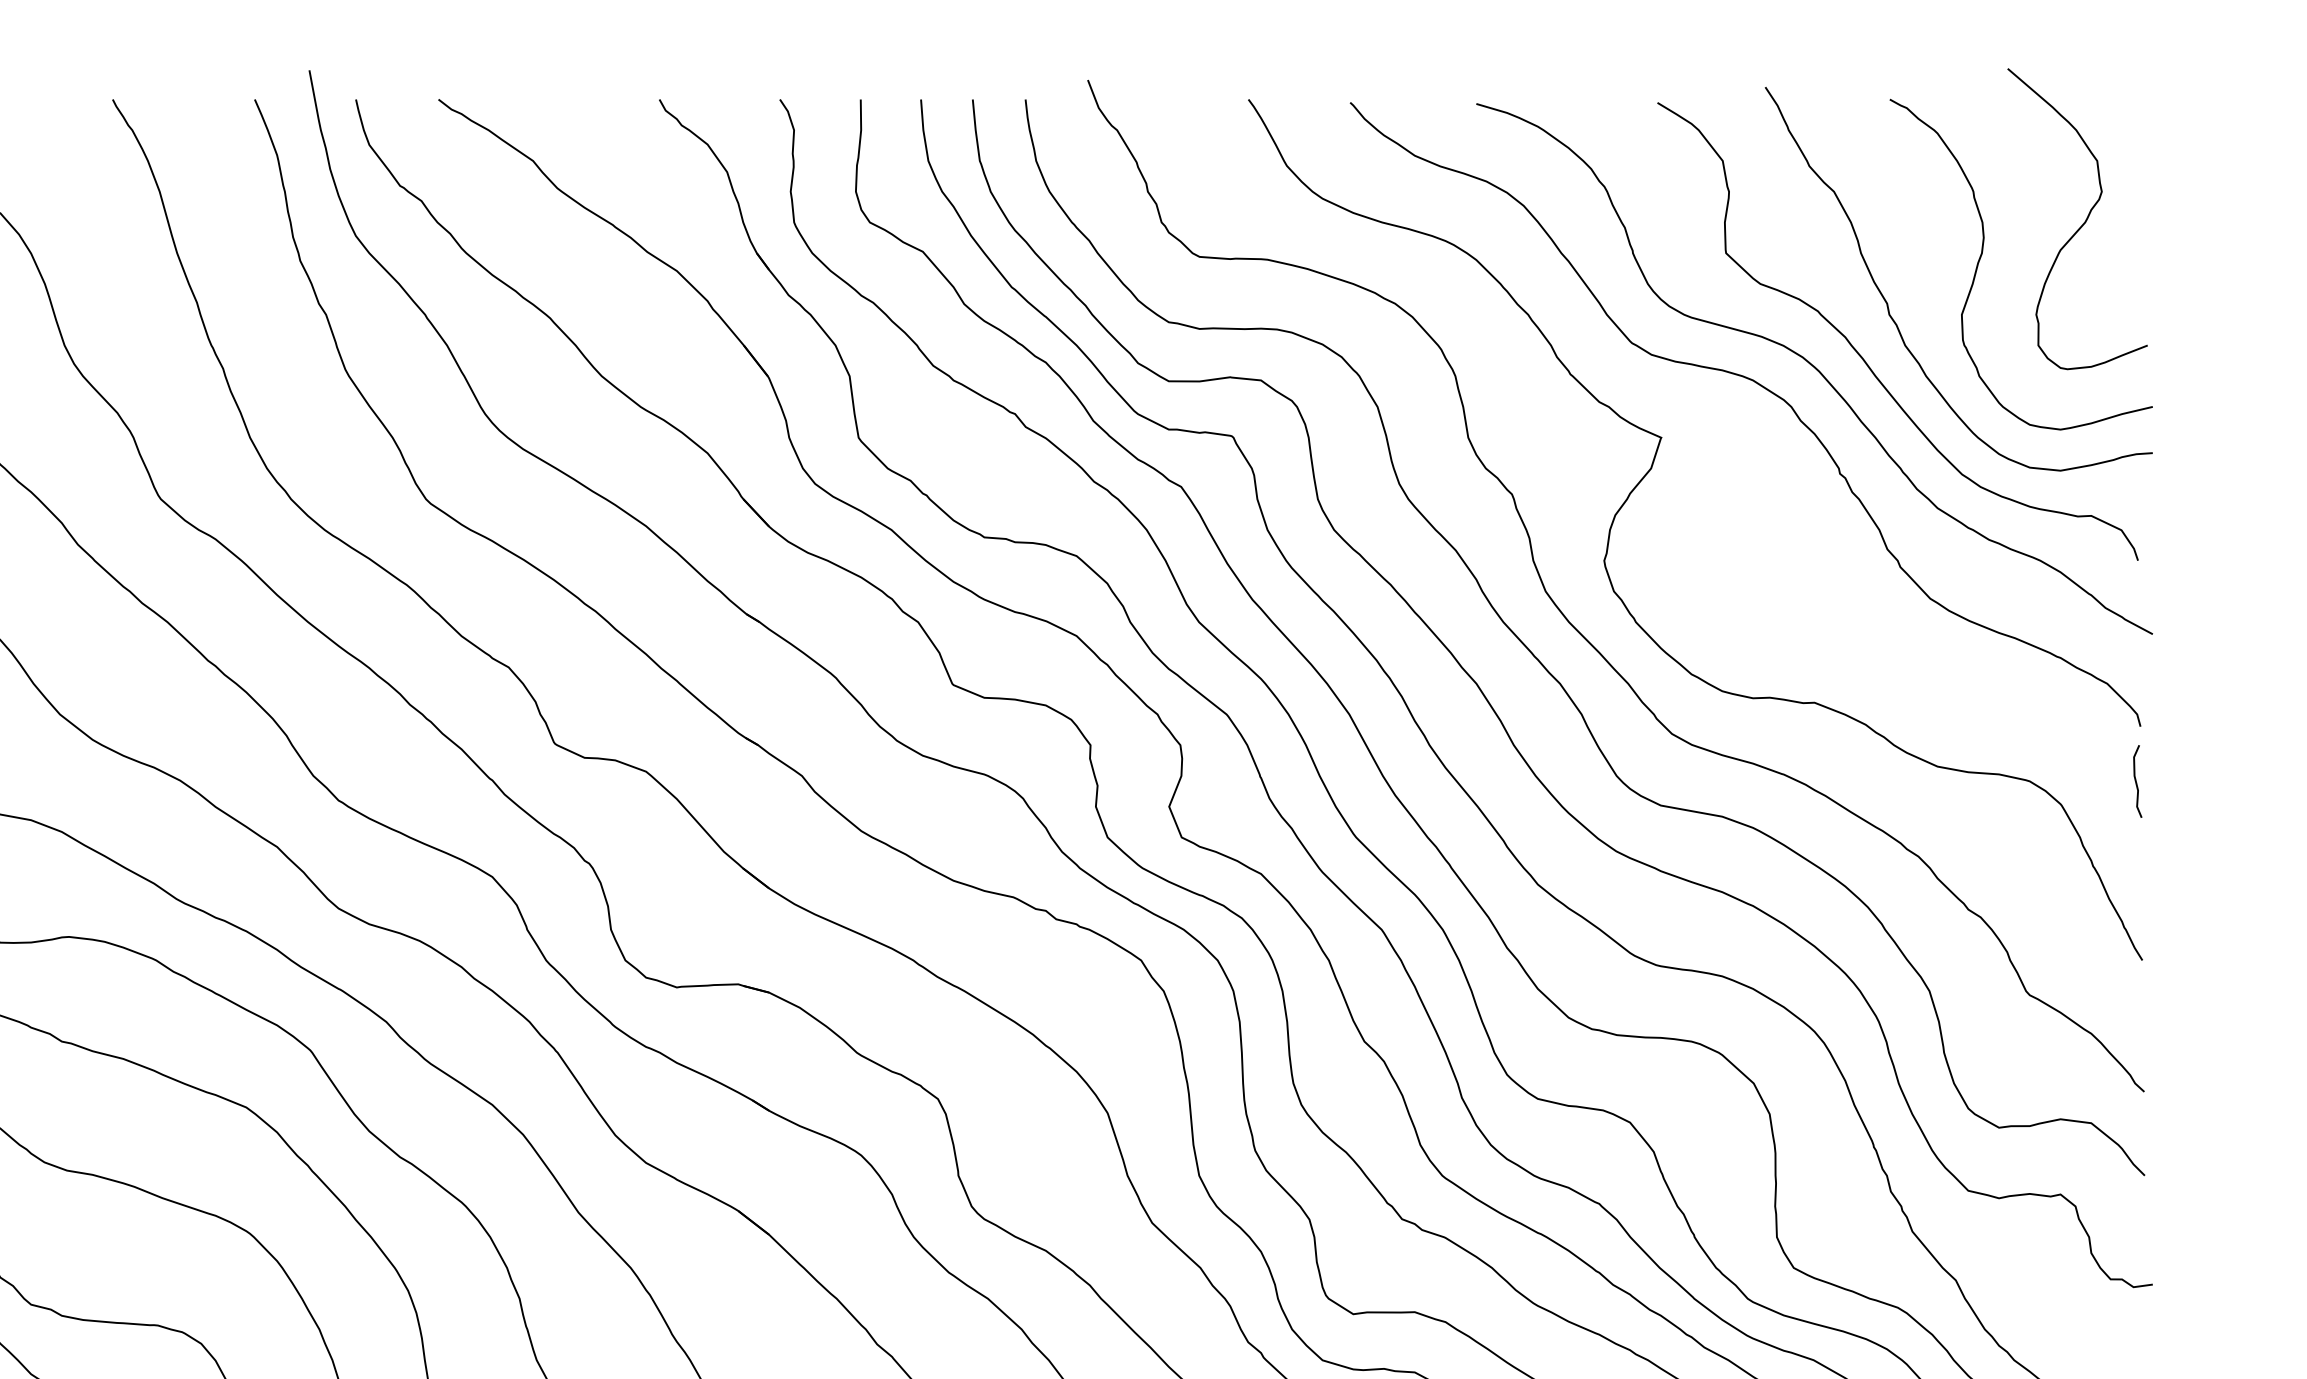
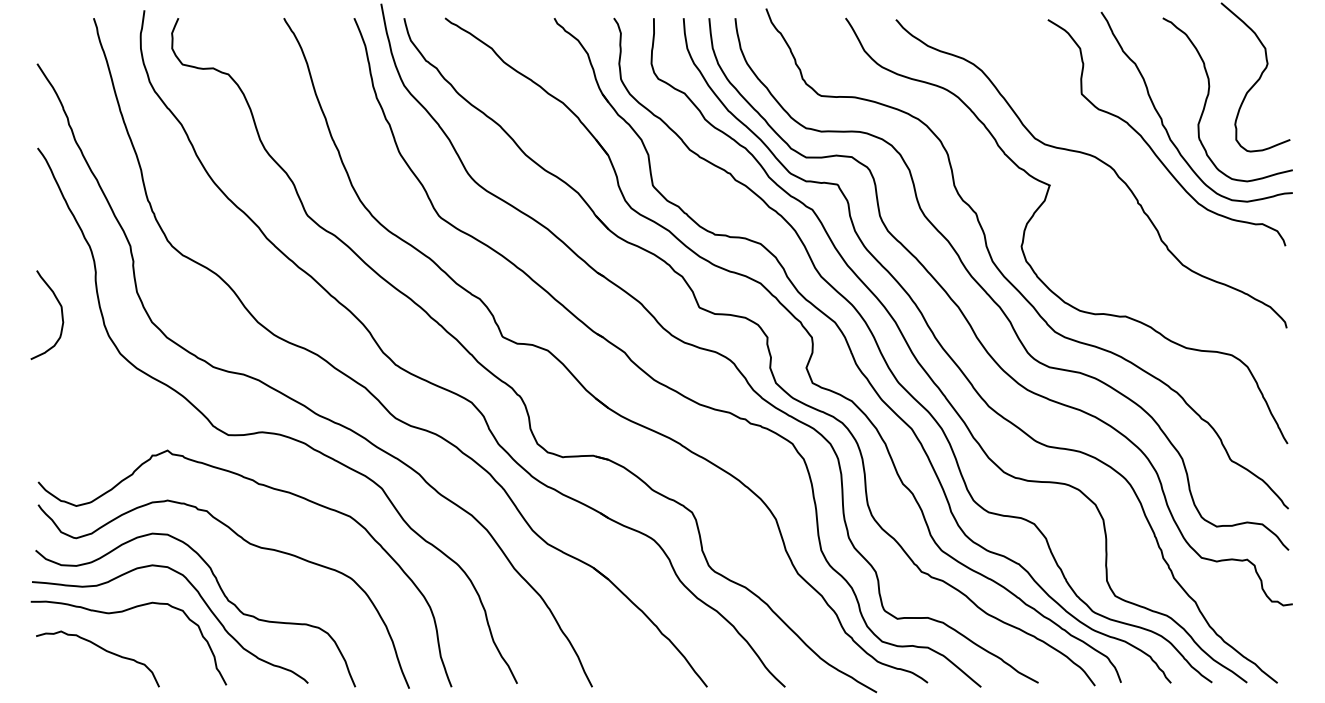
curve: (1814, 369) -> (1125, 151), removed
curve: (2135, 781) -> (1284, 355), removed

